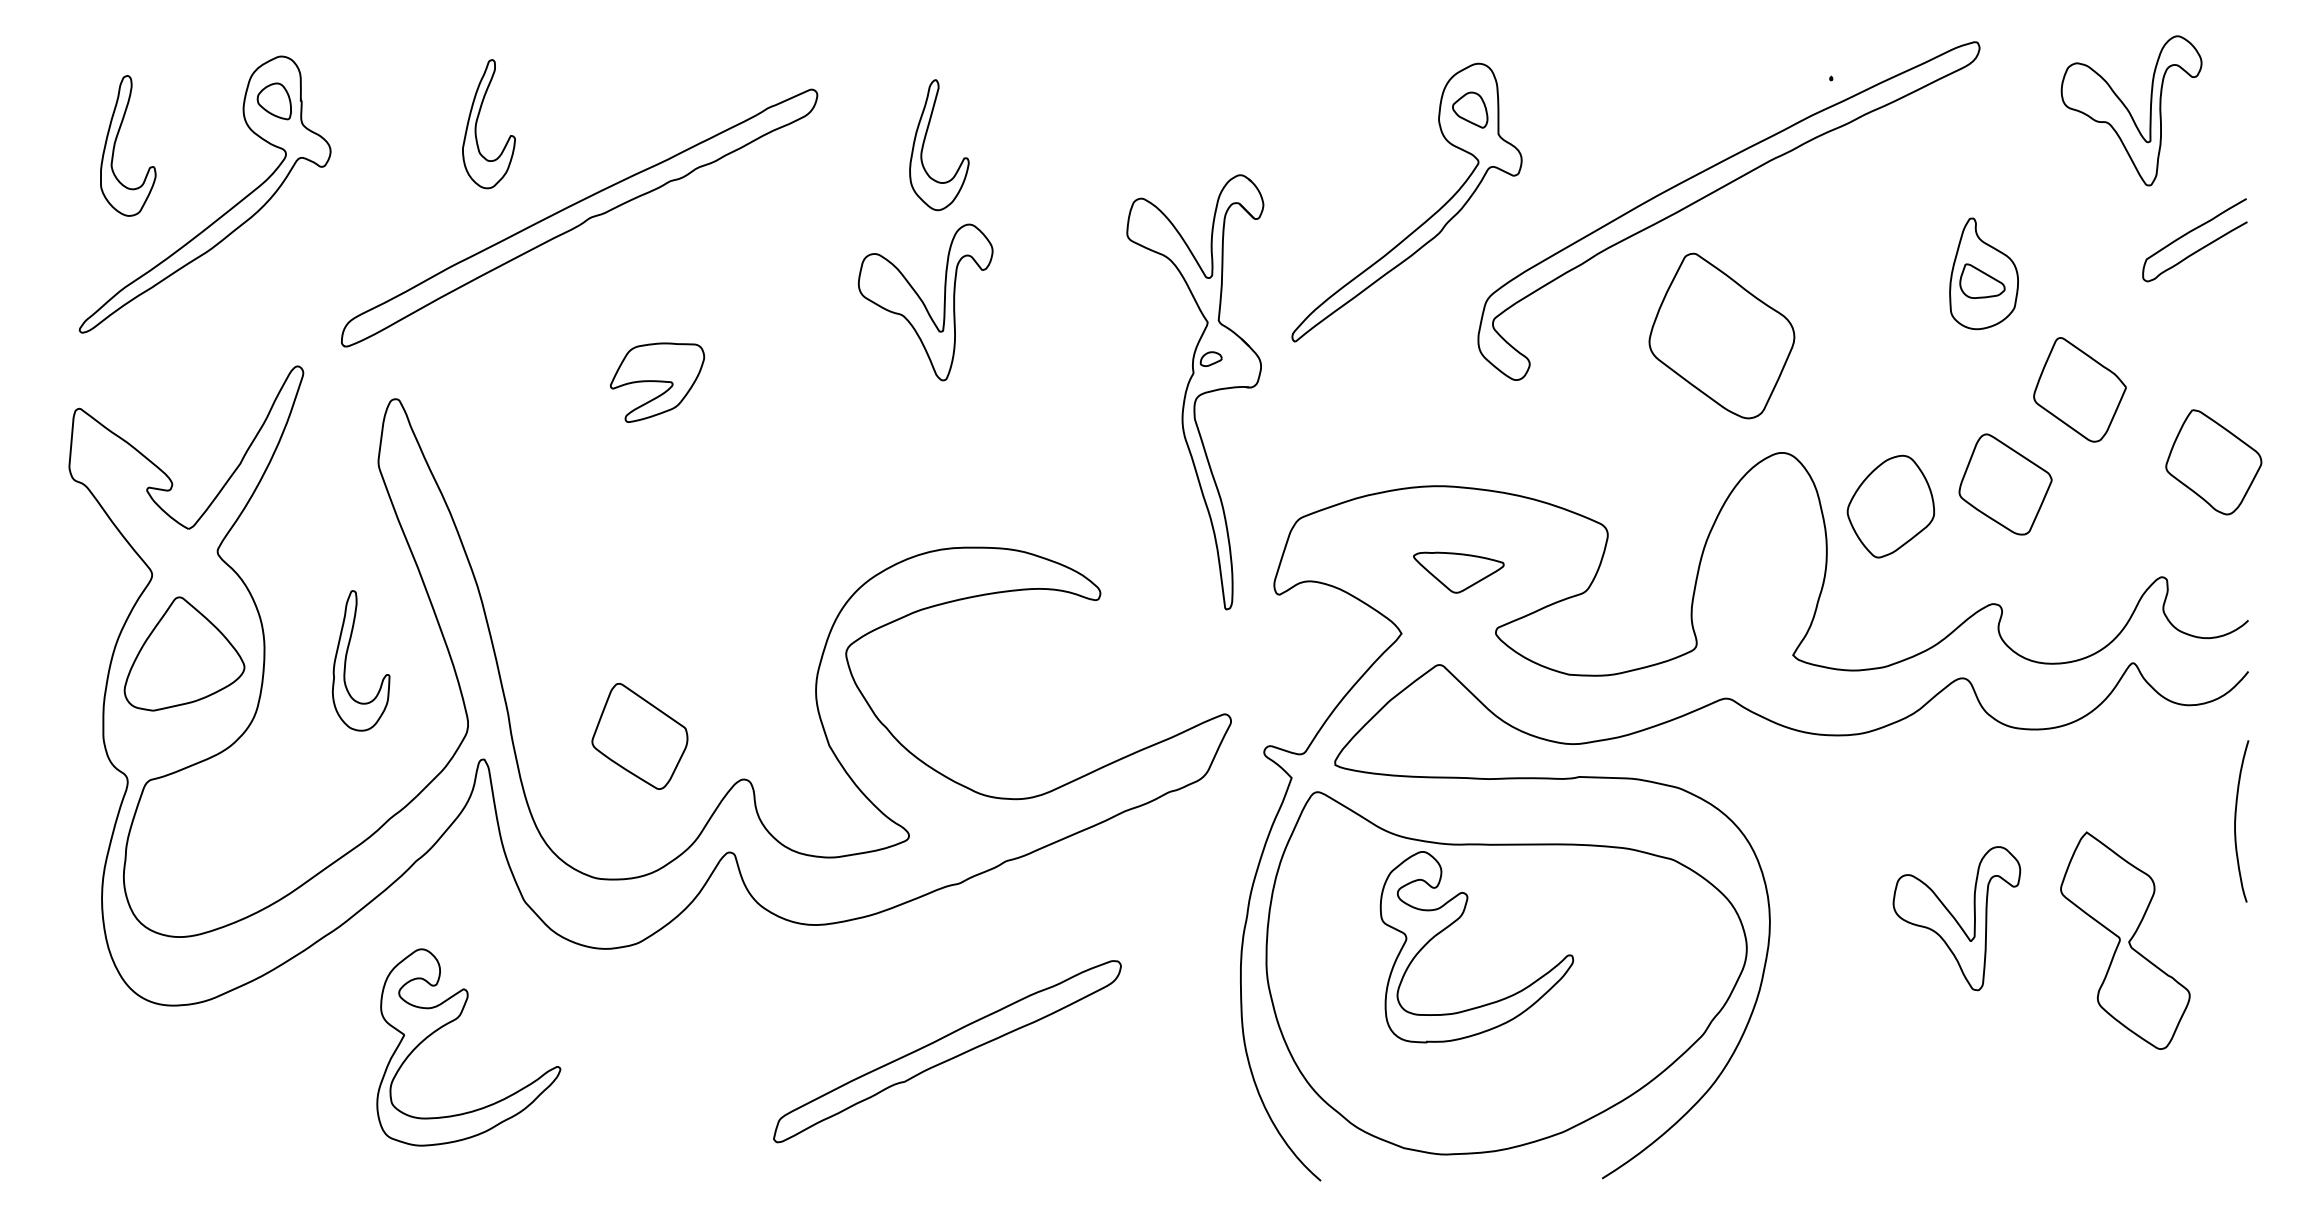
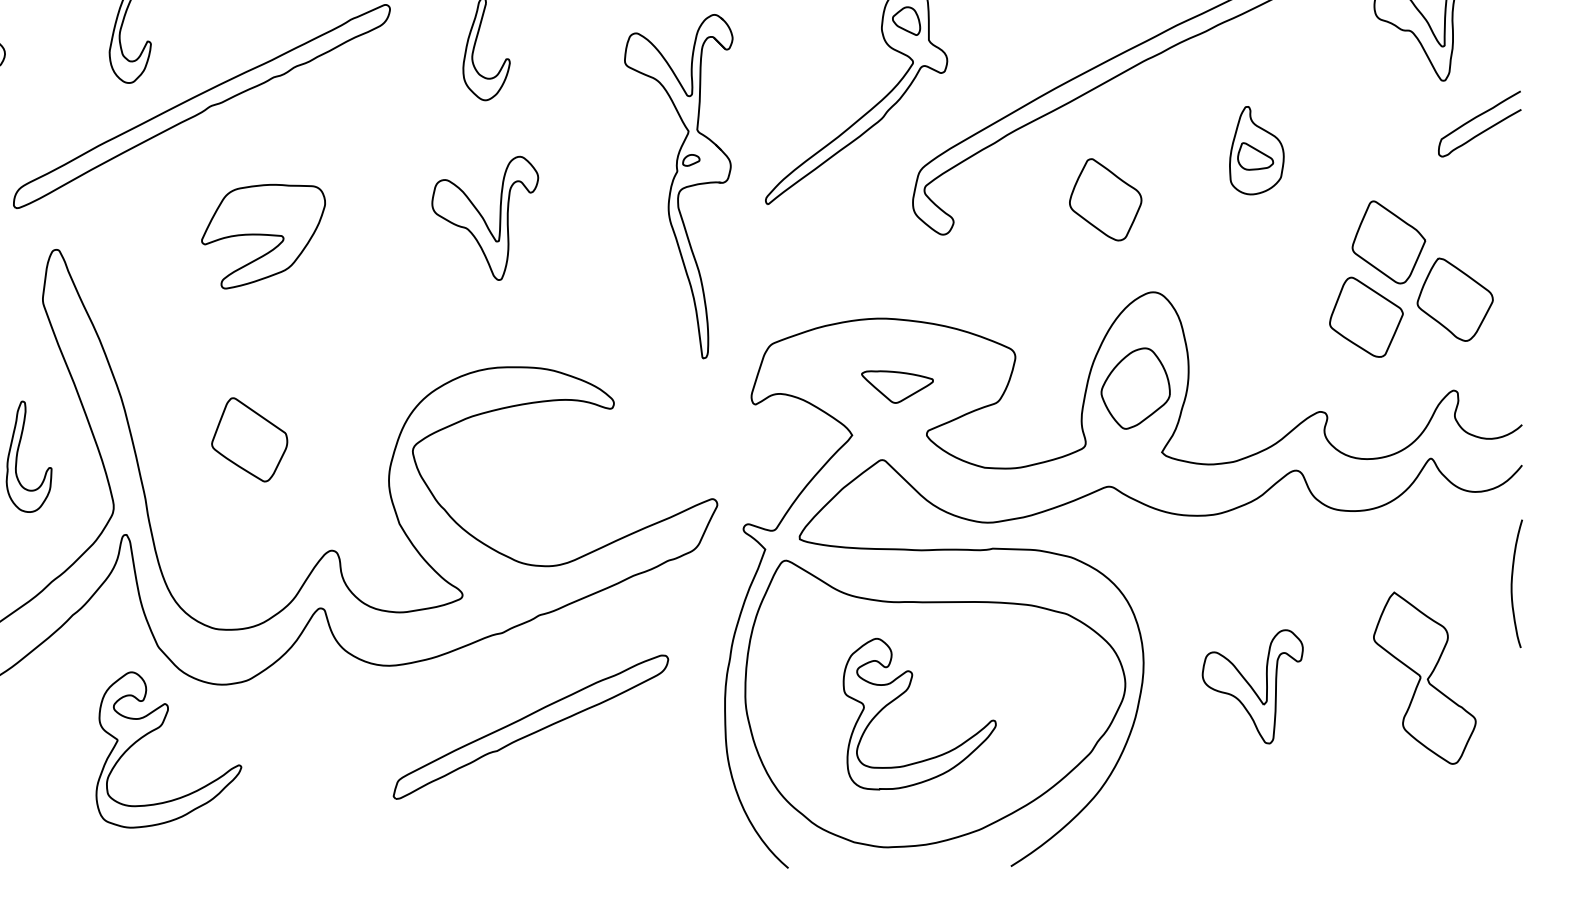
part: (1983, 273) -> (1256, 150), moved
part: (925, 302) -> (485, 218), moved
part: (1721, 335) -> (1105, 199), size x0.62
part: (657, 382) -> (263, 236), size x1.67
part: (1195, 392) -> (678, 186), moved
part: (2213, 462) -> (1454, 299), moved
part: (2005, 484) -> (1366, 317), moved
part: (1890, 506) -> (1135, 388), moved
part: (639, 735) -> (249, 439), moved
part: (1956, 918) -> (1252, 686), moved
part: (1455, 922) -> (902, 694), moved
part: (452, 1022) -> (156, 730), moved
part: (947, 1051) -> (530, 727), moved

